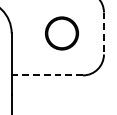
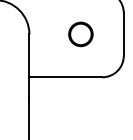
part: (61, 33) -> (80, 34), size x0.71
line: (103, 33) -> (123, 34), dashed -> solid
line: (46, 75) -> (65, 77), dashed -> solid

